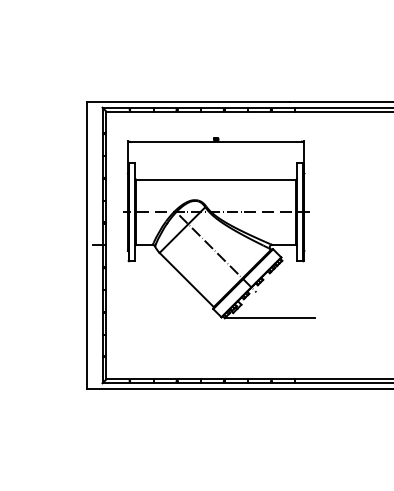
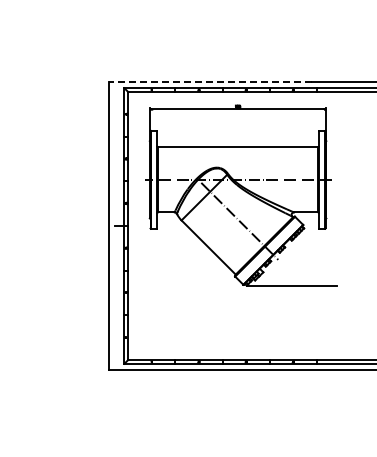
line: (188, 101) -> (210, 82), solid -> dashed
part: (219, 228) -> (241, 196), moved

